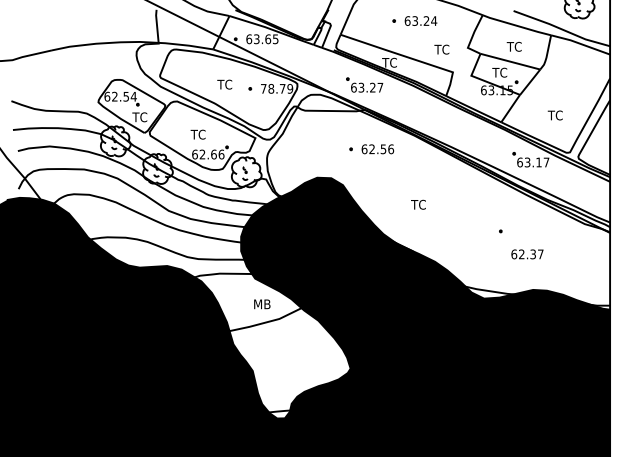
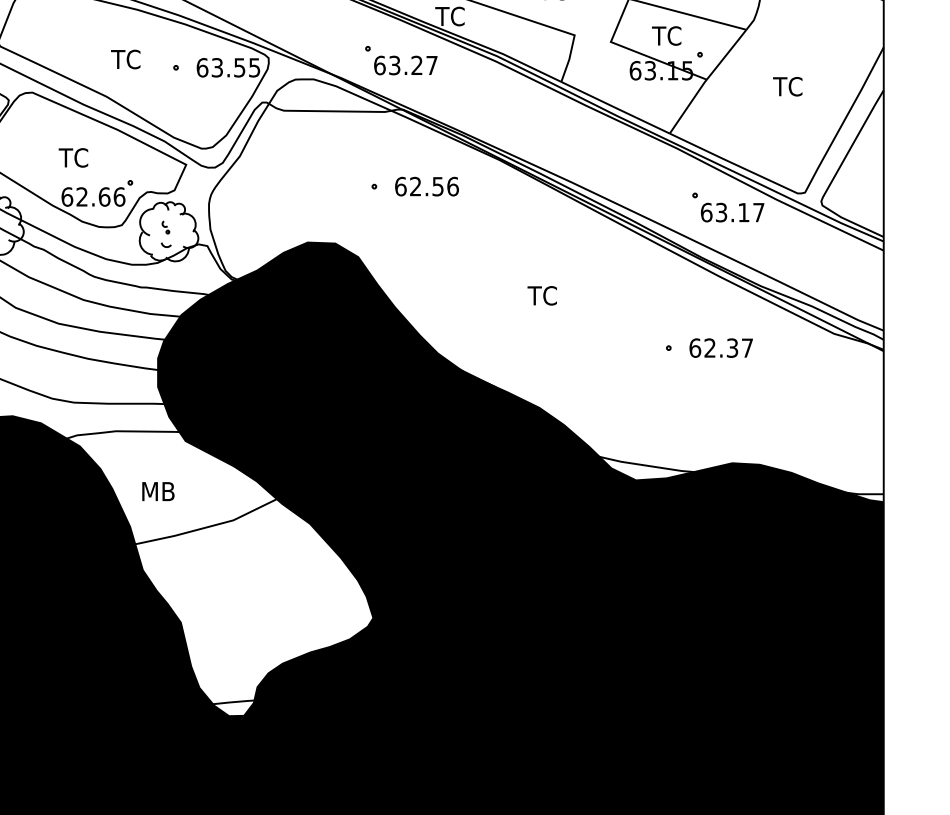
text: (276, 88) -> (227, 67), 78.79 -> 63.55
text: (554, 115) -> (786, 86), moved
text: (418, 204) -> (542, 295), moved
text: (527, 254) -> (721, 348), moved
text: (262, 304) -> (158, 491), moved

